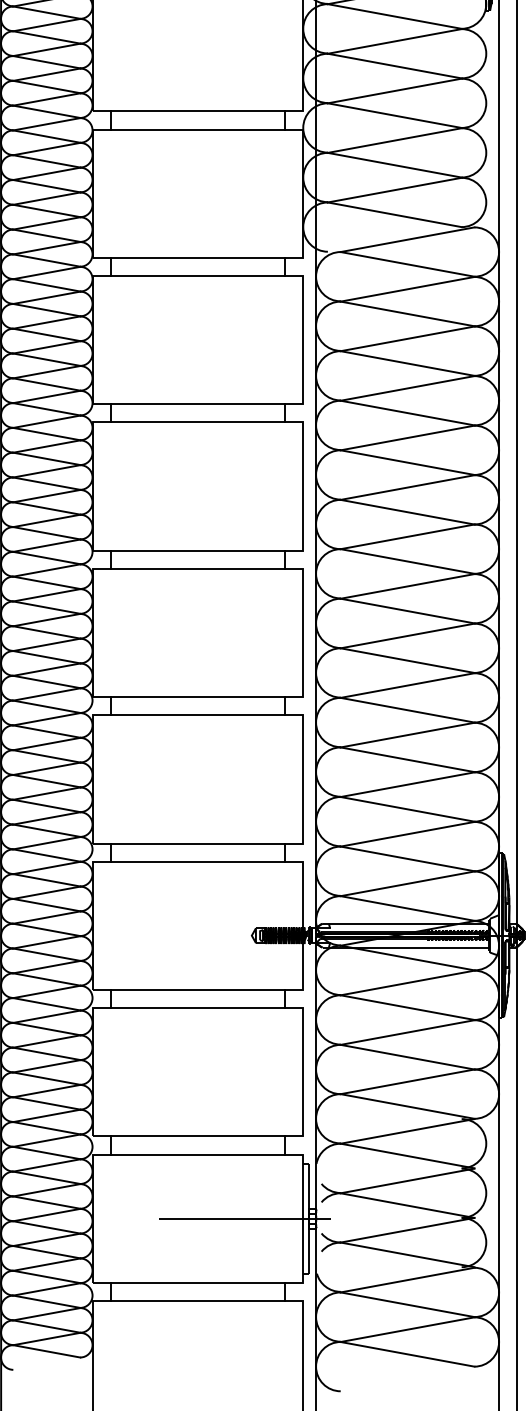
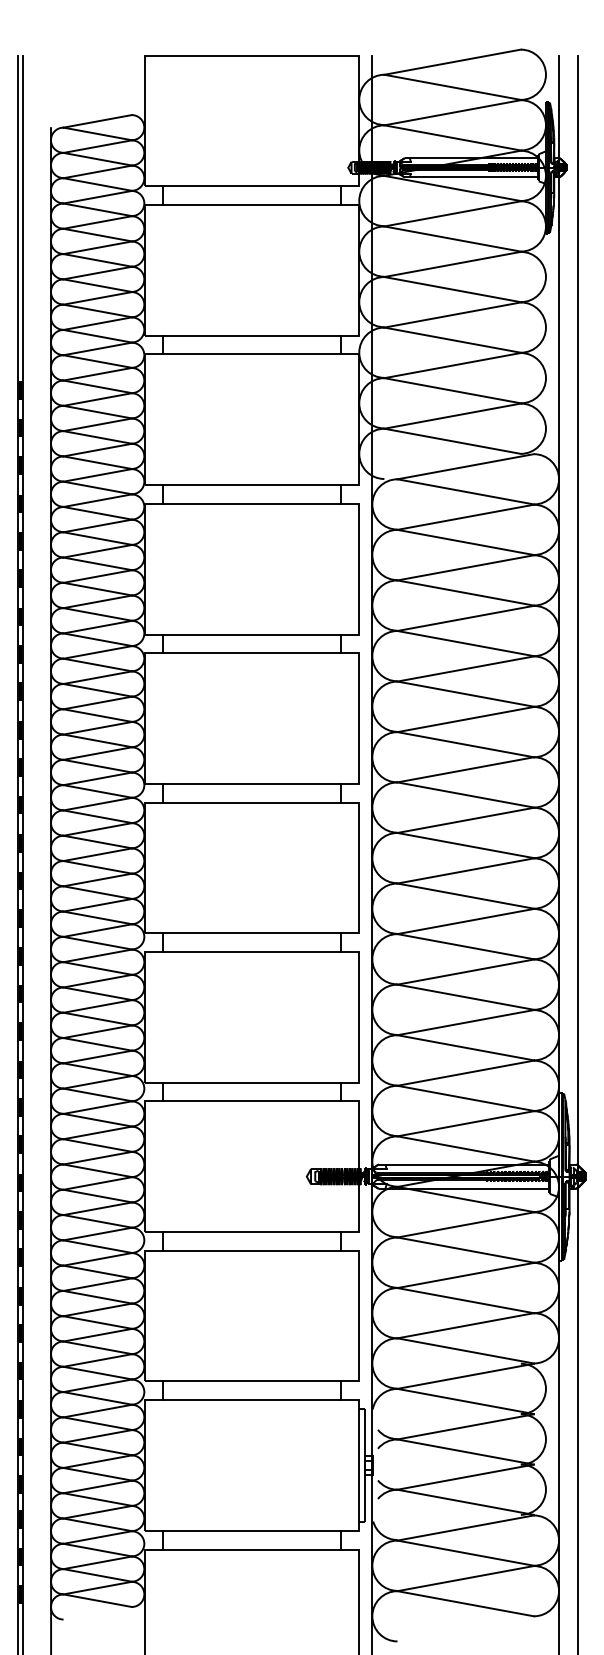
line: (244, 1218) -> (299, 1465), removed

